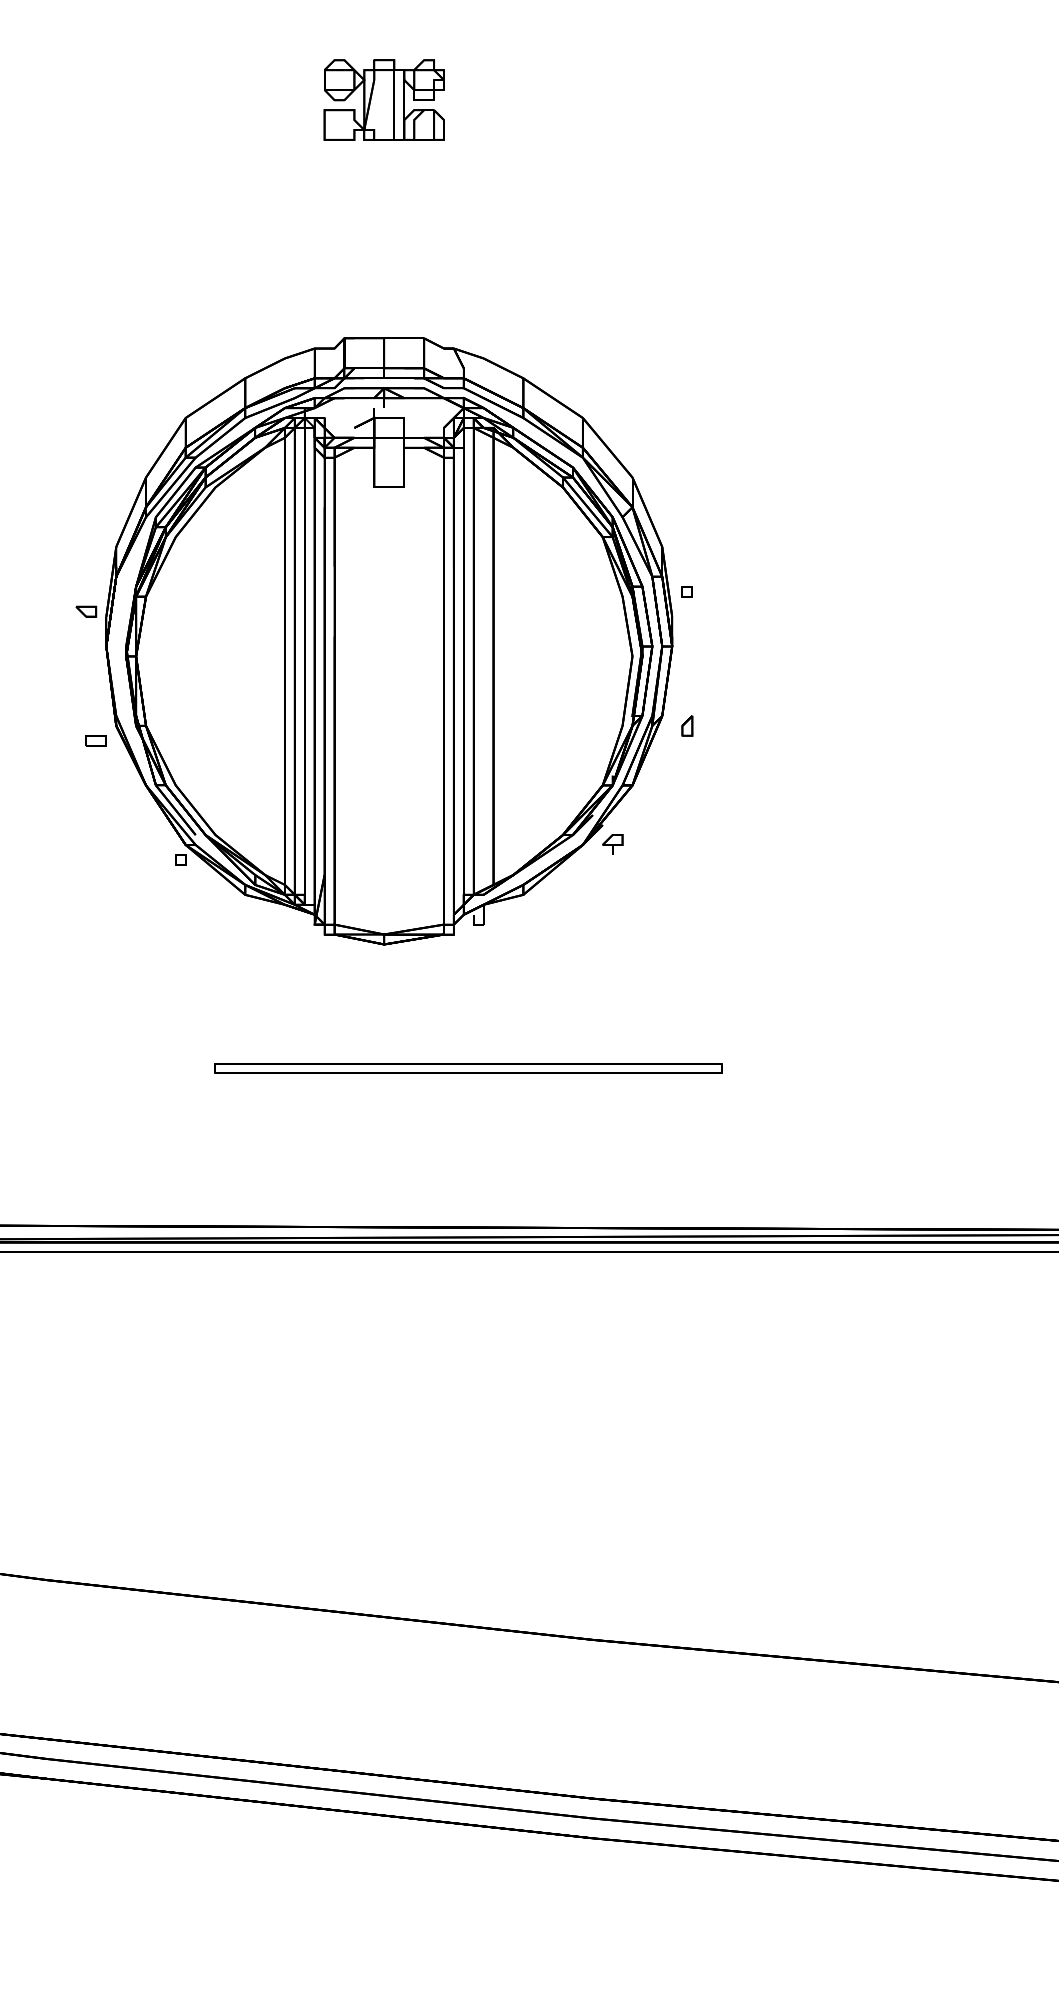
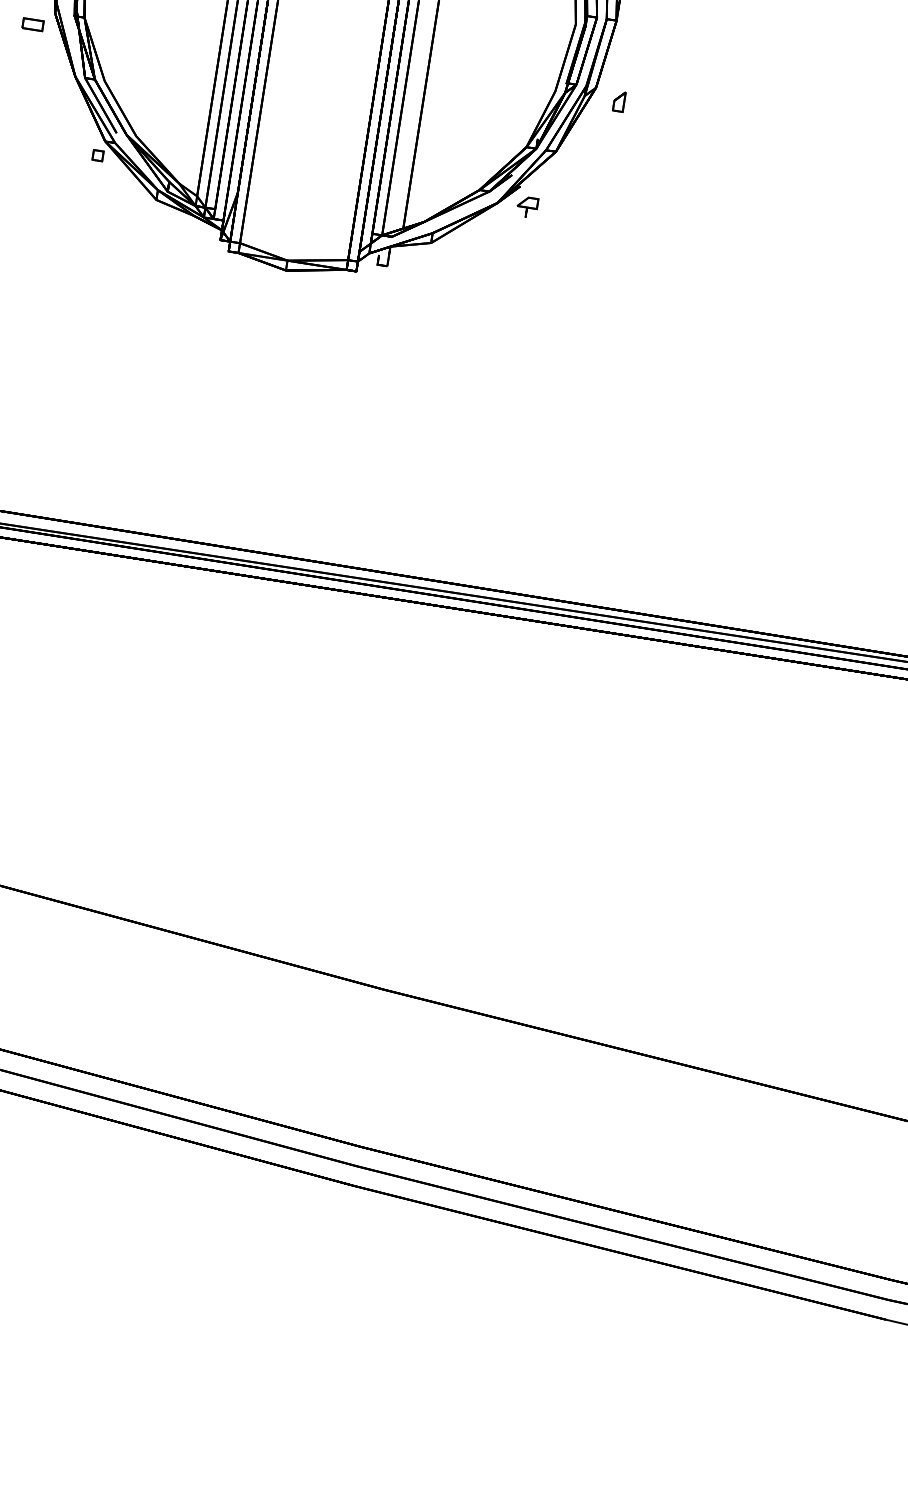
part: (468, 1068) -> (350, 406), removed

